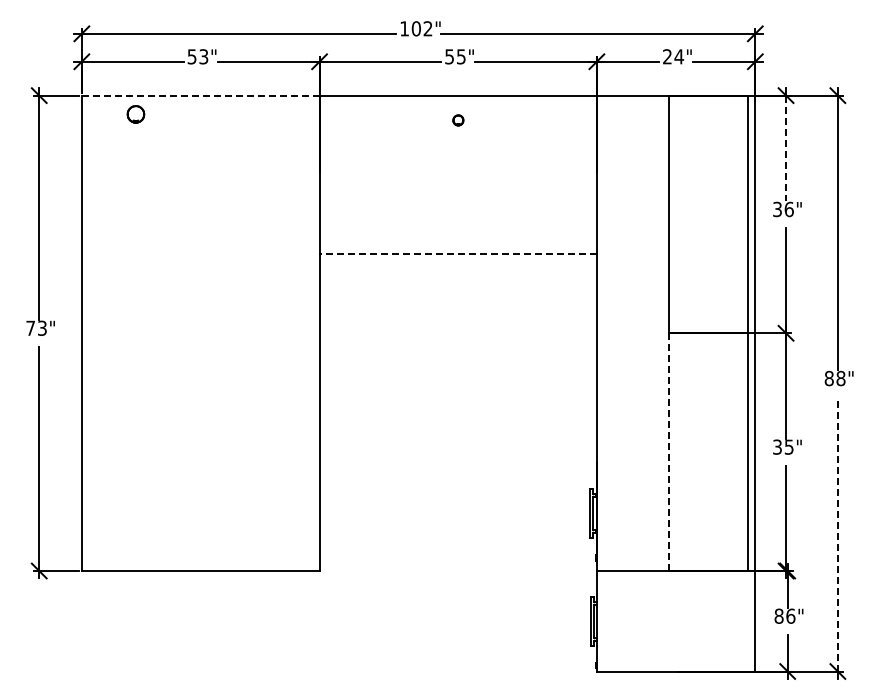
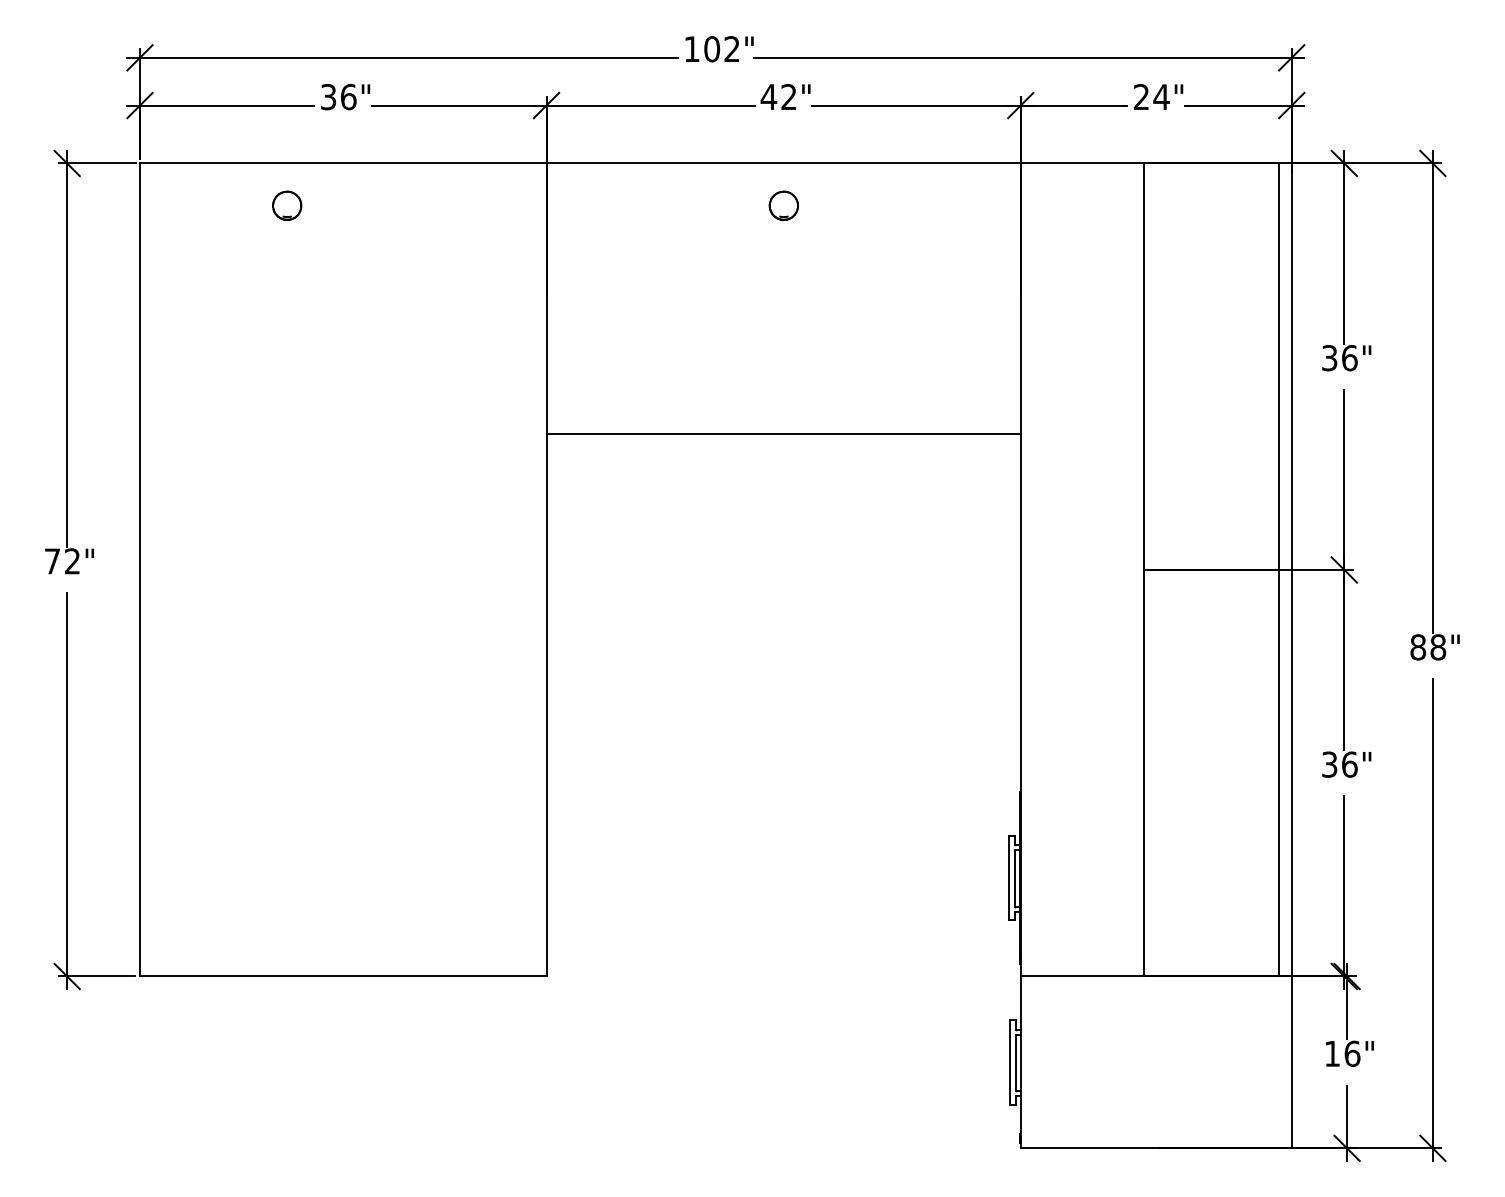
text: (198, 56) -> (339, 96), 53" -> 36"
text: (454, 56) -> (777, 96), 55" -> 42"
line: (200, 95) -> (342, 163), dashed -> solid
part: (135, 114) -> (286, 206), moved
part: (458, 120) -> (784, 206), size x1.67
line: (786, 148) -> (1345, 253), dashed -> solid
line: (458, 254) -> (784, 435), dashed -> solid
text: (42, 328) -> (72, 561), 73" -> 72"
text: (788, 446) -> (1348, 763), 35" -> 36"
line: (668, 452) -> (1143, 773), dashed -> solid
line: (837, 533) -> (1432, 912), dashed -> solid
text: (778, 615) -> (1331, 1052), 86" -> 16"

